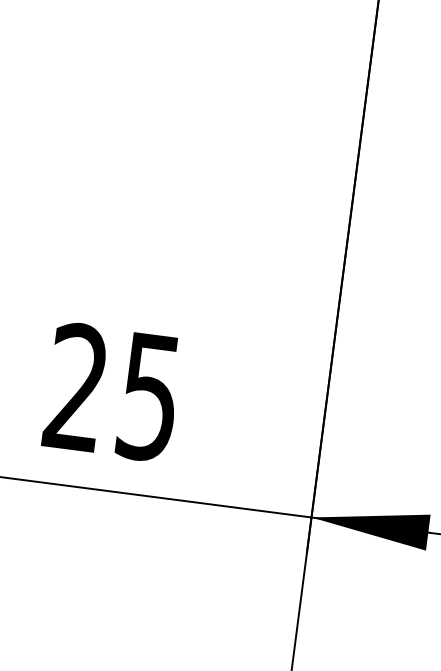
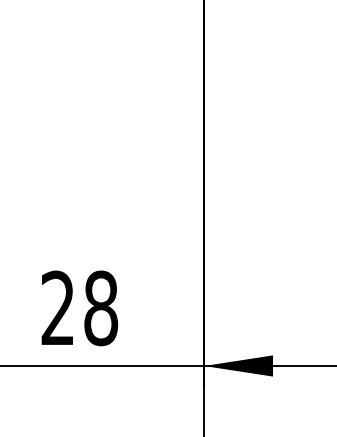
text: (150, 397) -> (101, 308), 25 -> 28

